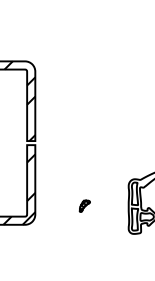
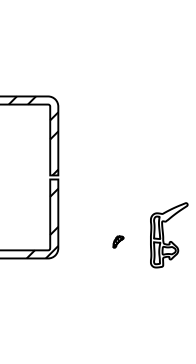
part: (84, 205) -> (118, 241), moved

